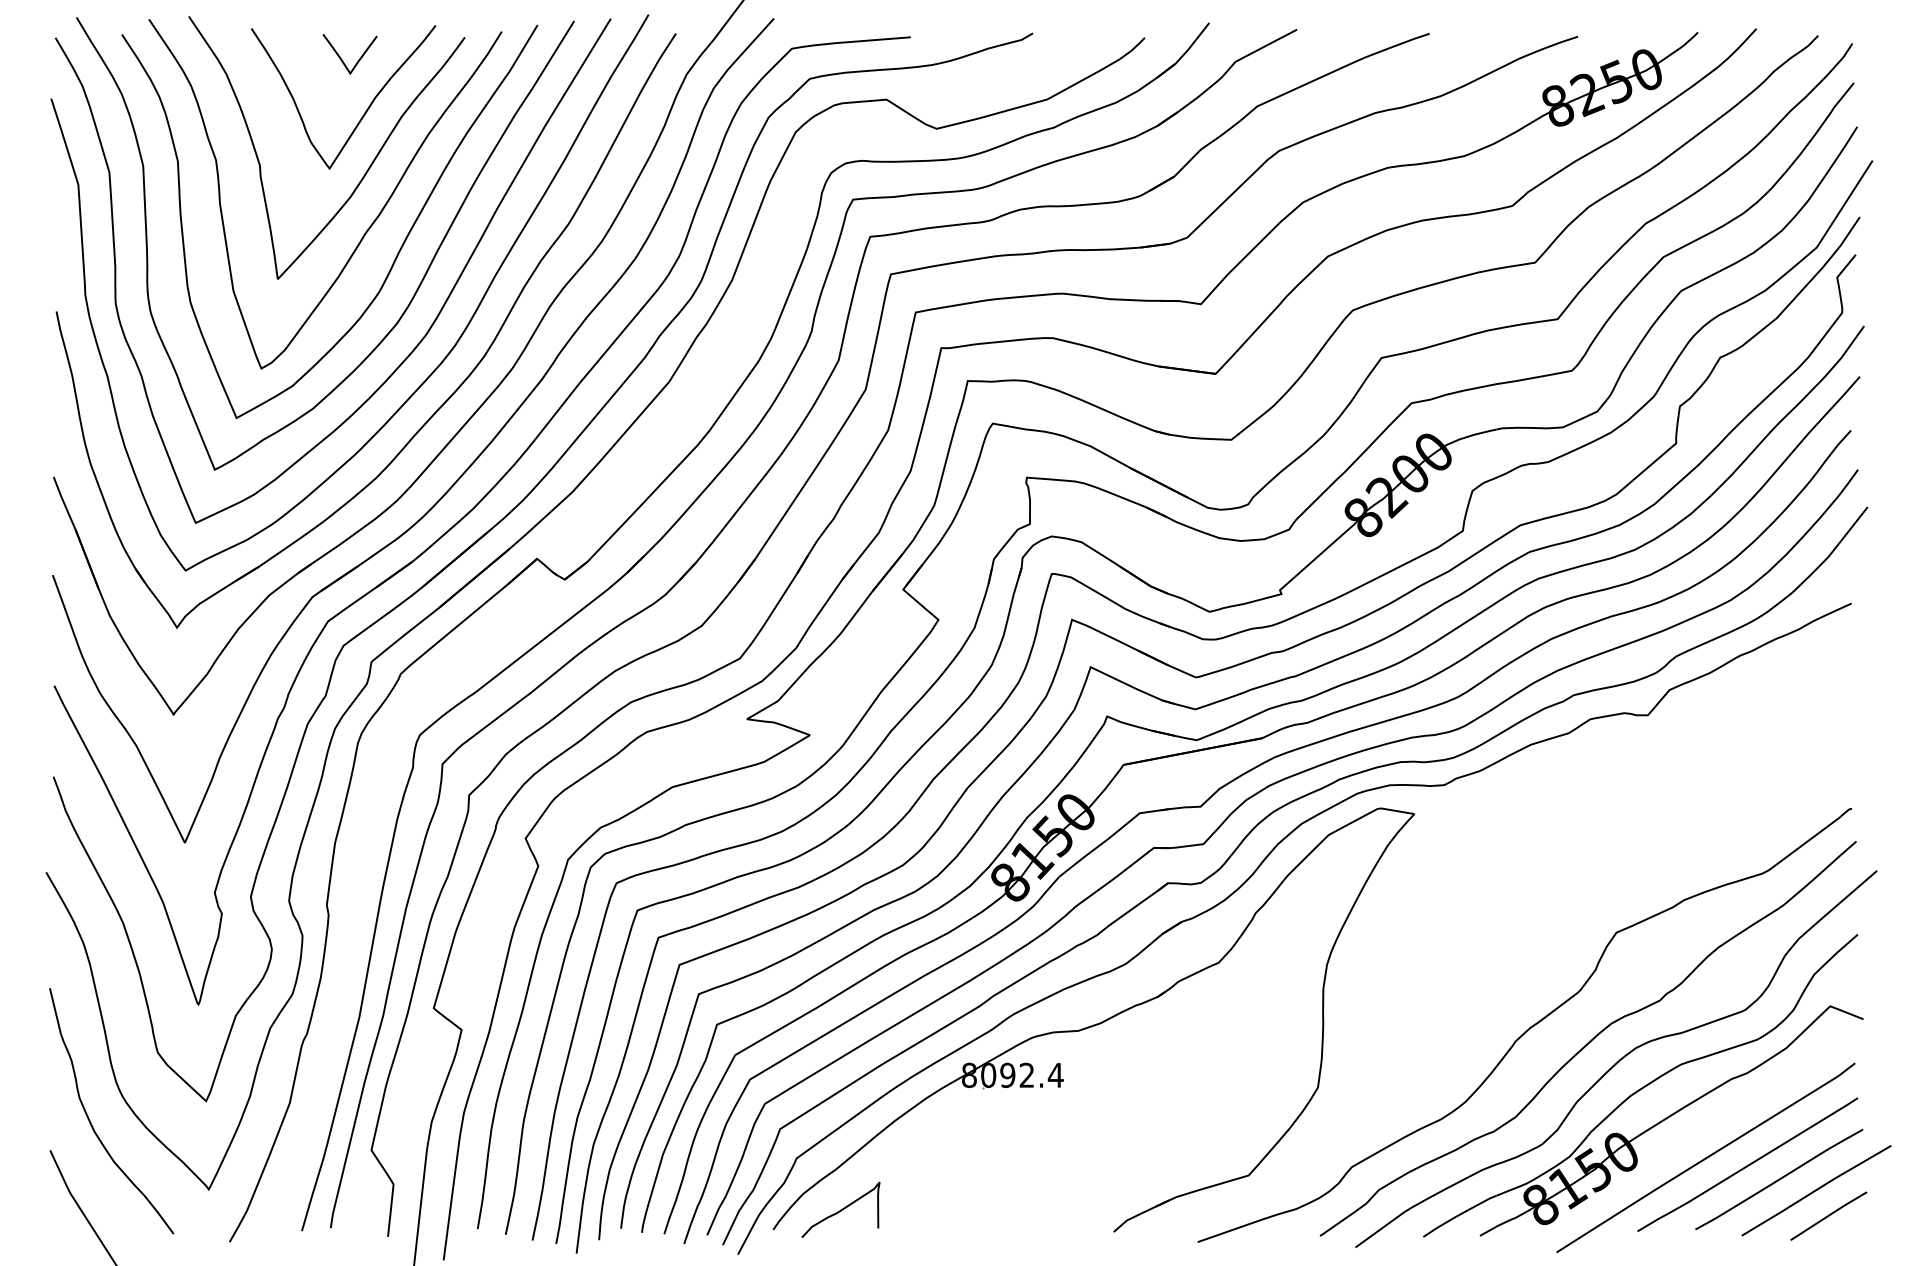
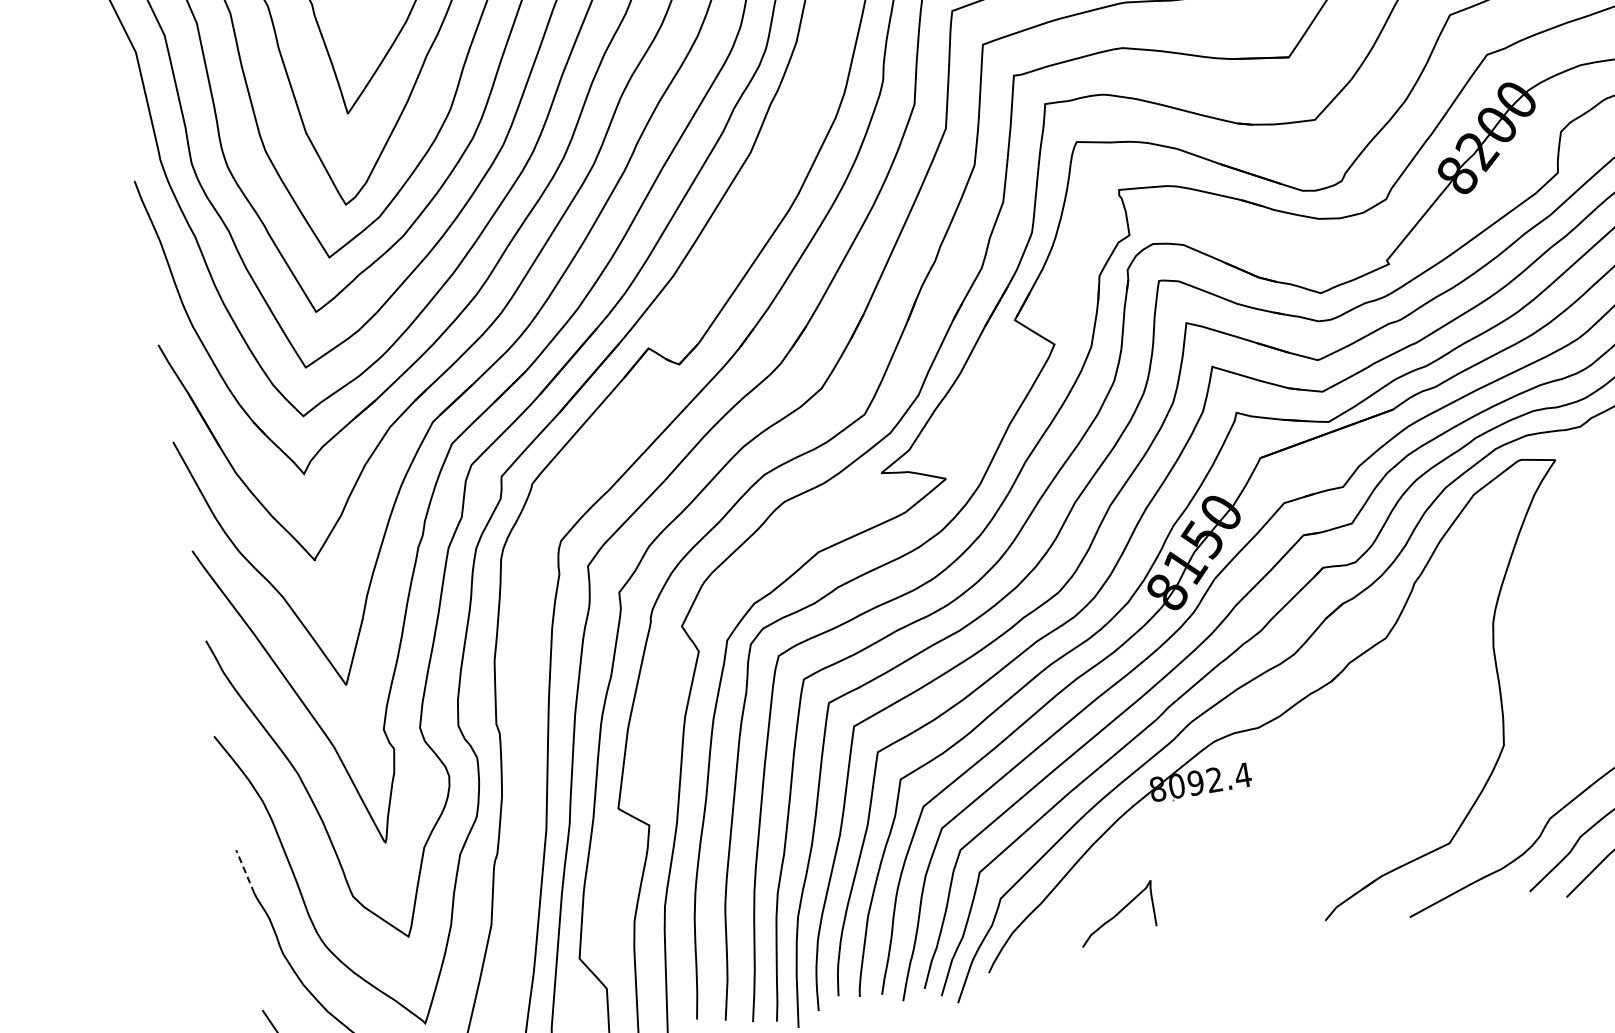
line: (55, 1011) -> (245, 872), solid -> dashed
curve: (840, 1209) -> (1116, 913), moved

